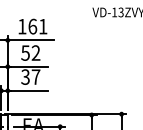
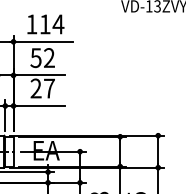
text: (38, 26) -> (52, 24), 161 -> 114
text: (25, 77) -> (35, 88), 37 -> 27

